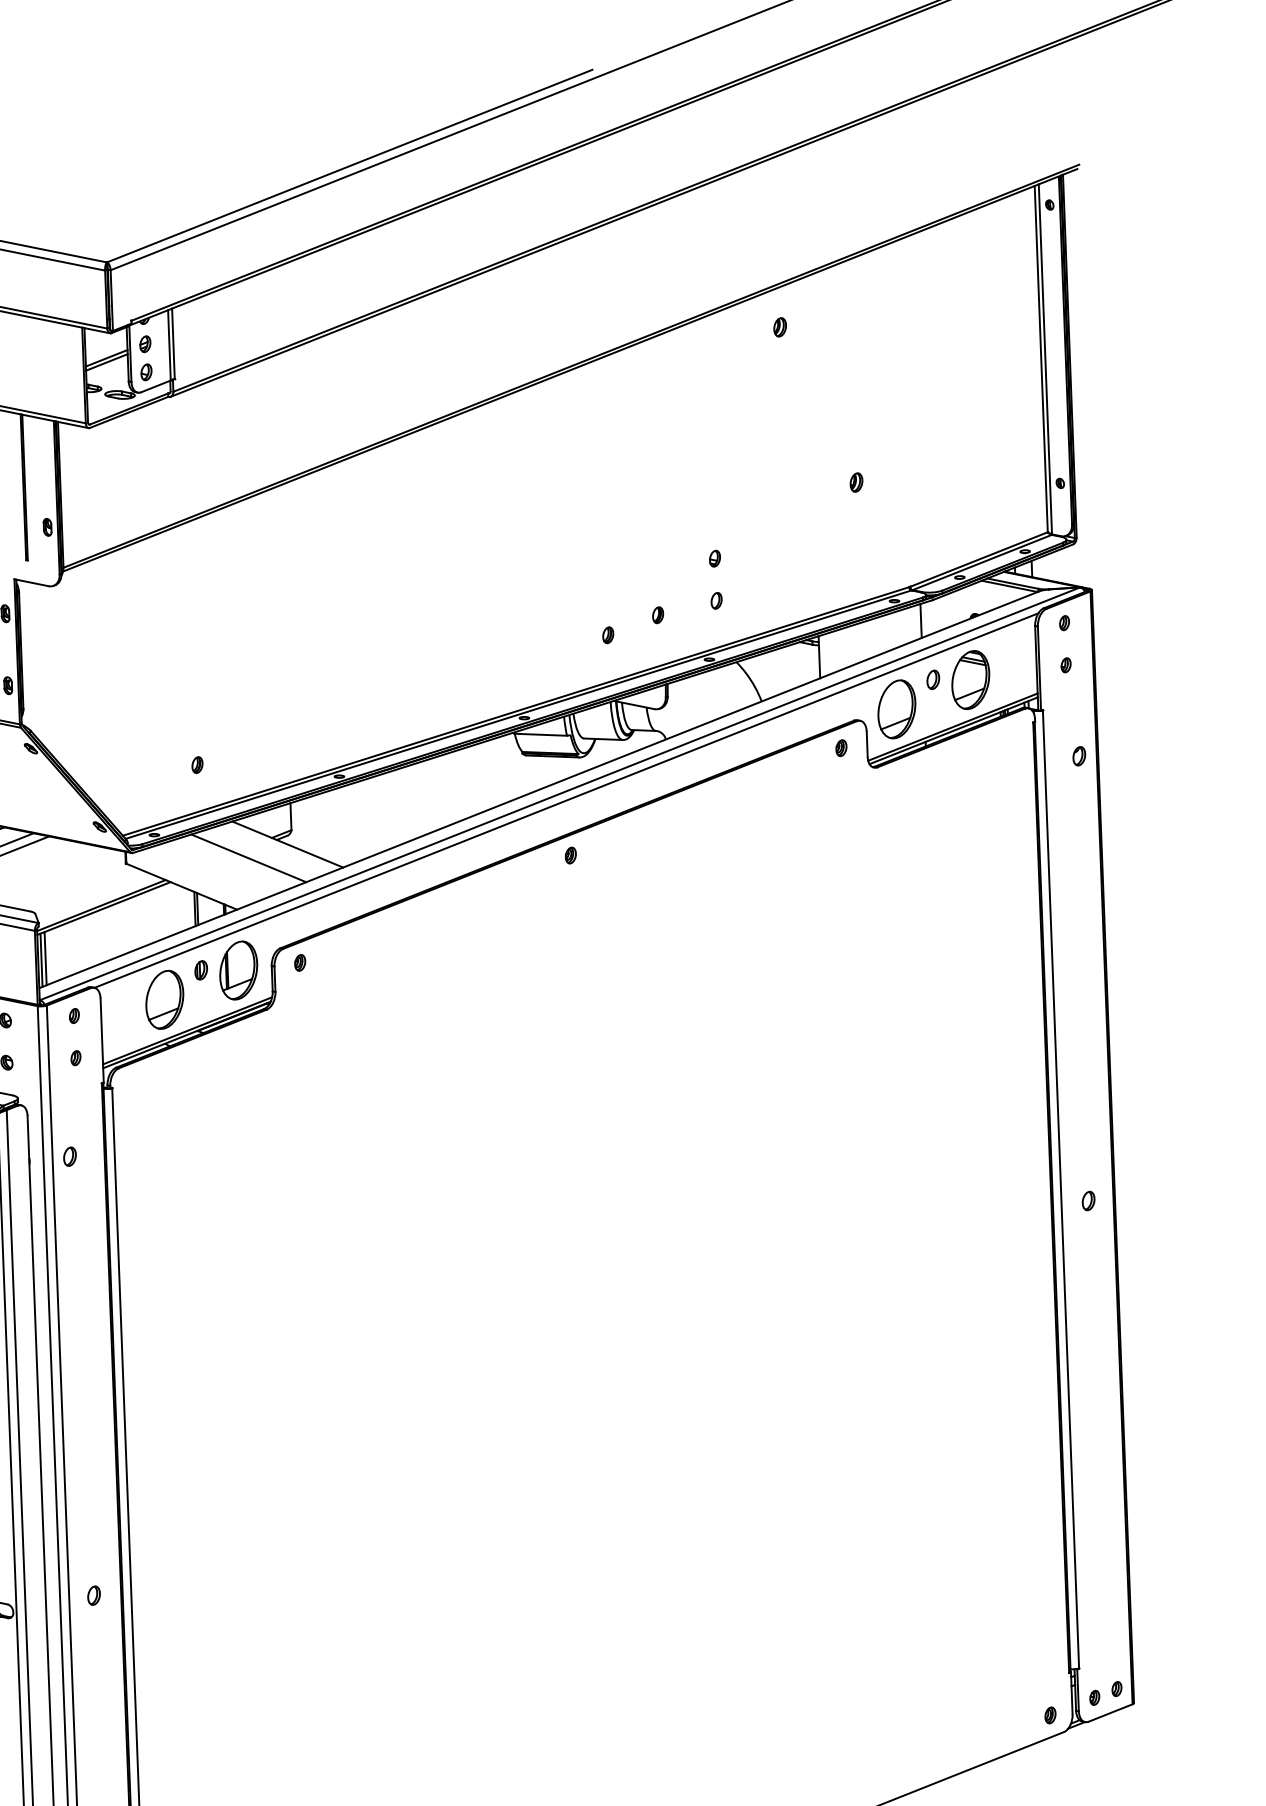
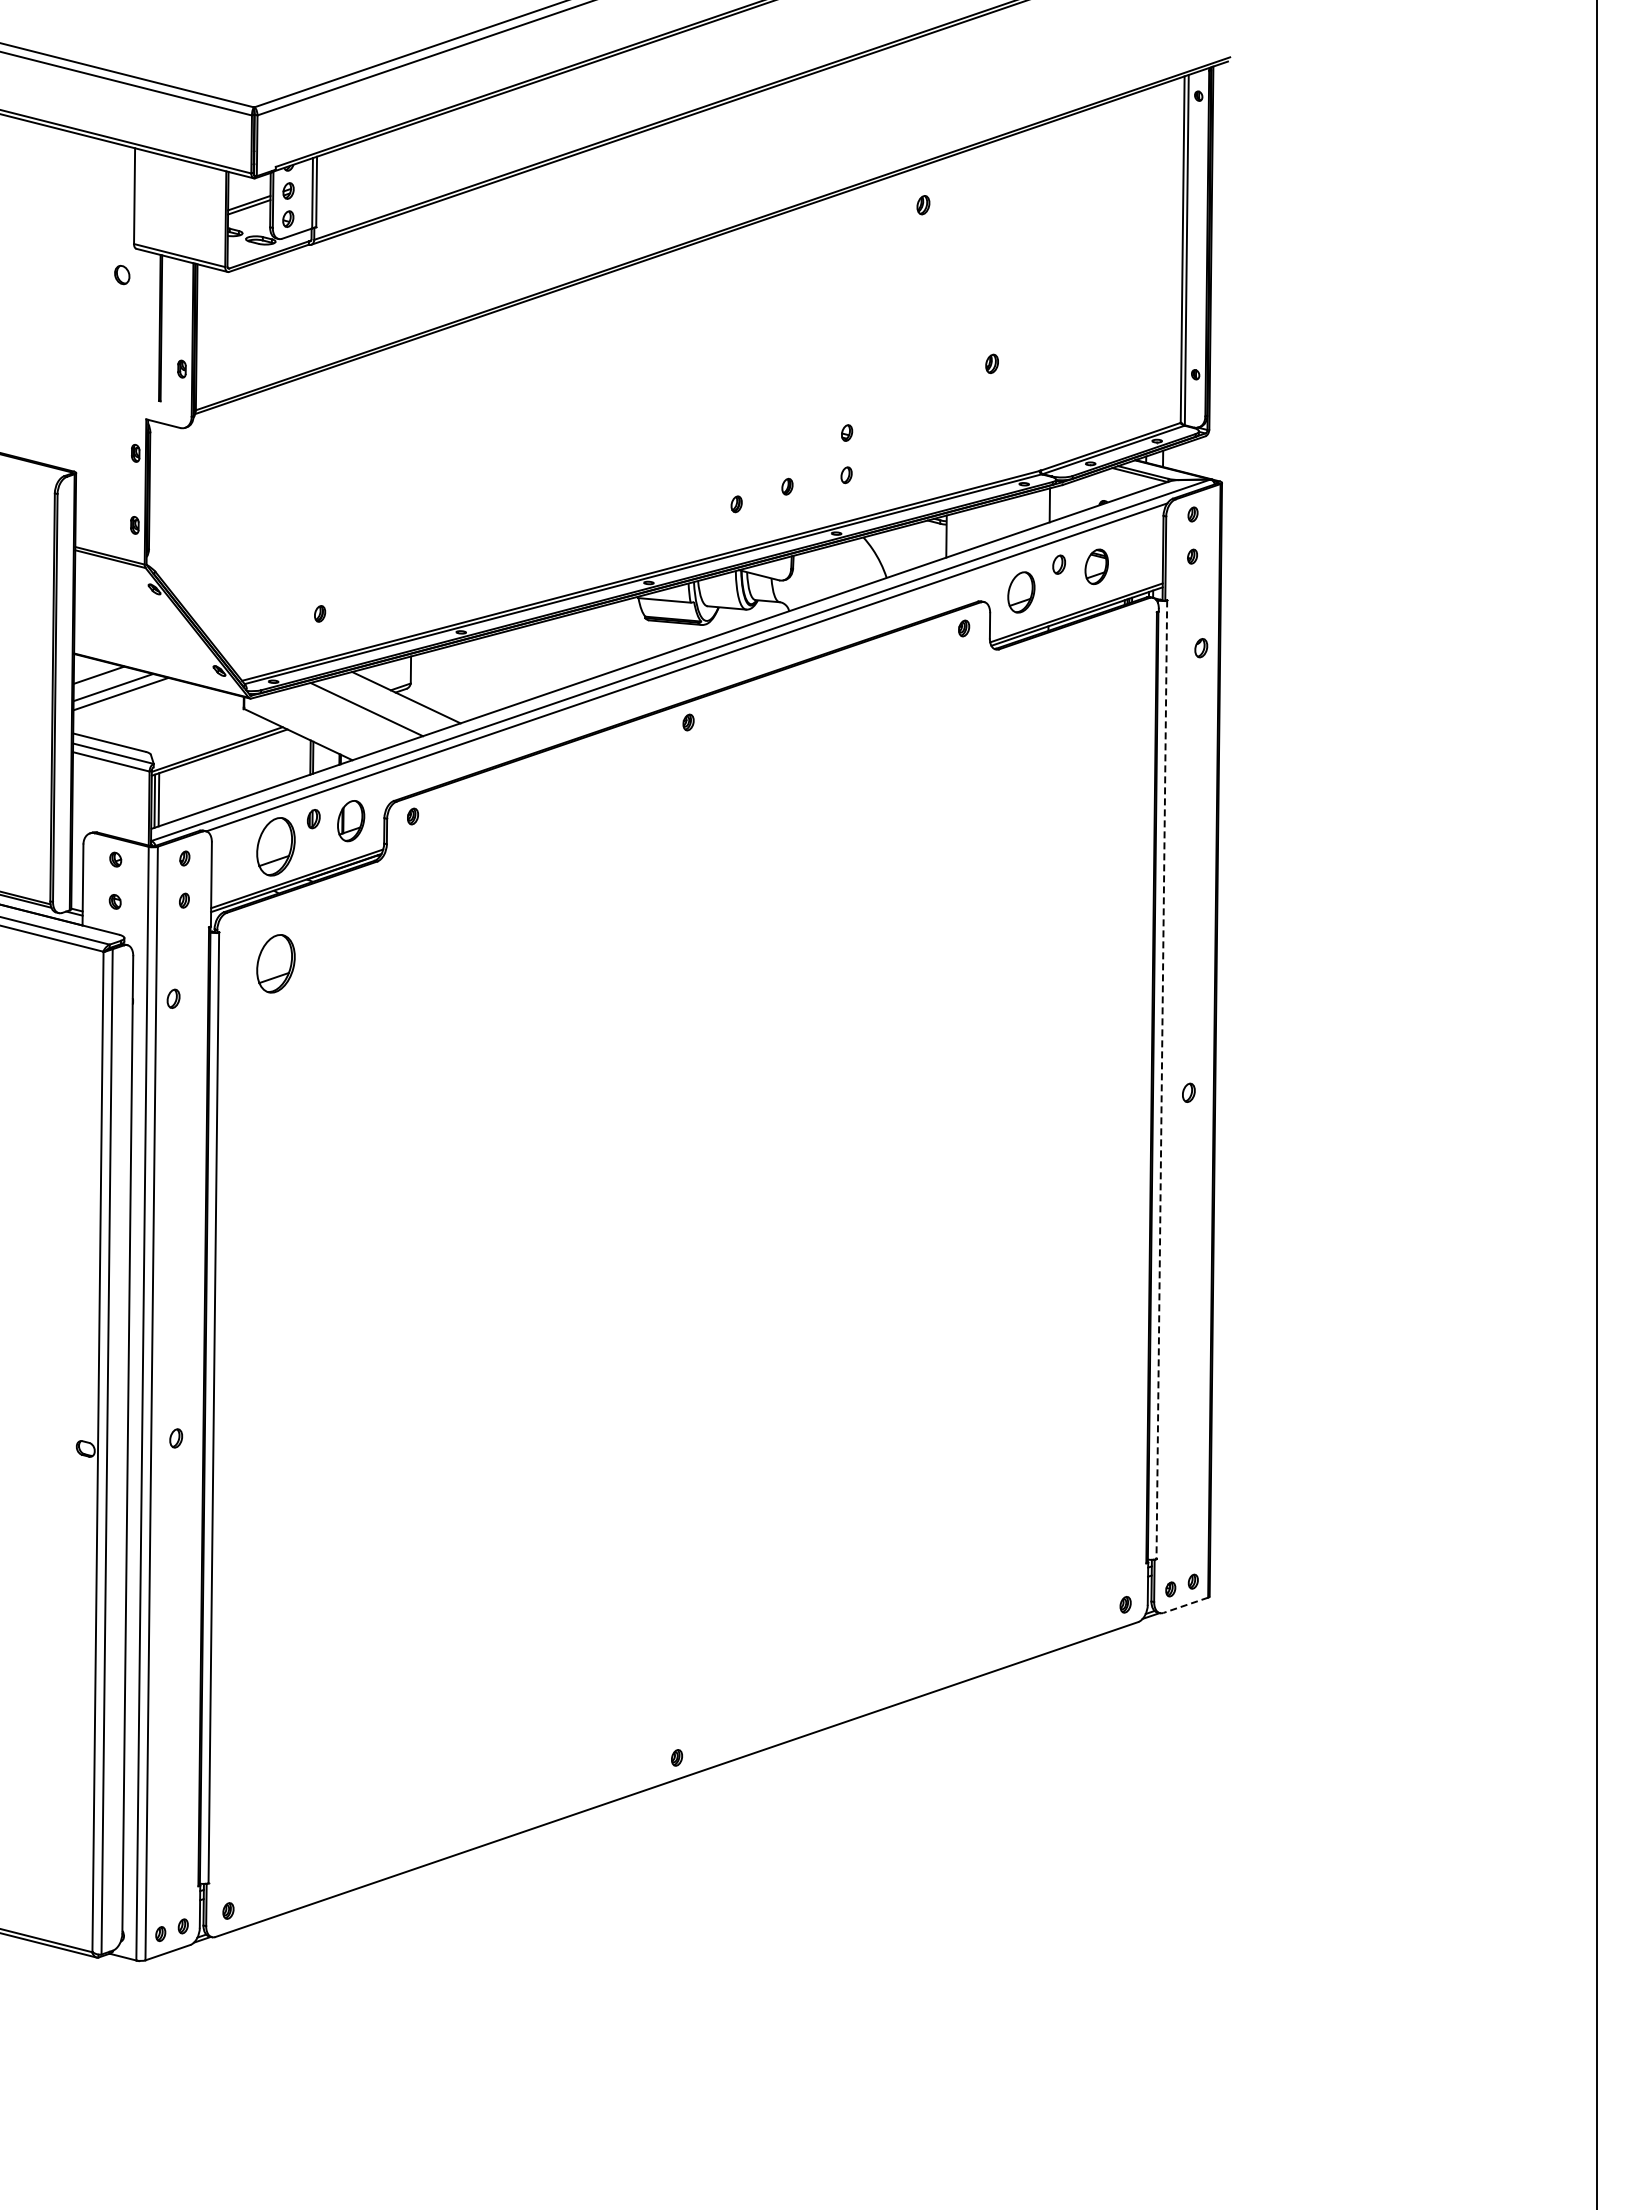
part: (970, 679) -> (1096, 566), size x0.6
part: (897, 709) -> (1021, 592), size x0.7
part: (237, 969) -> (350, 820), size x0.7
part: (170, 1116) -> (275, 963), added
line: (1060, 1190) -> (1161, 1080), solid -> dashed
line: (1110, 1713) -> (1185, 1605), solid -> dashed

